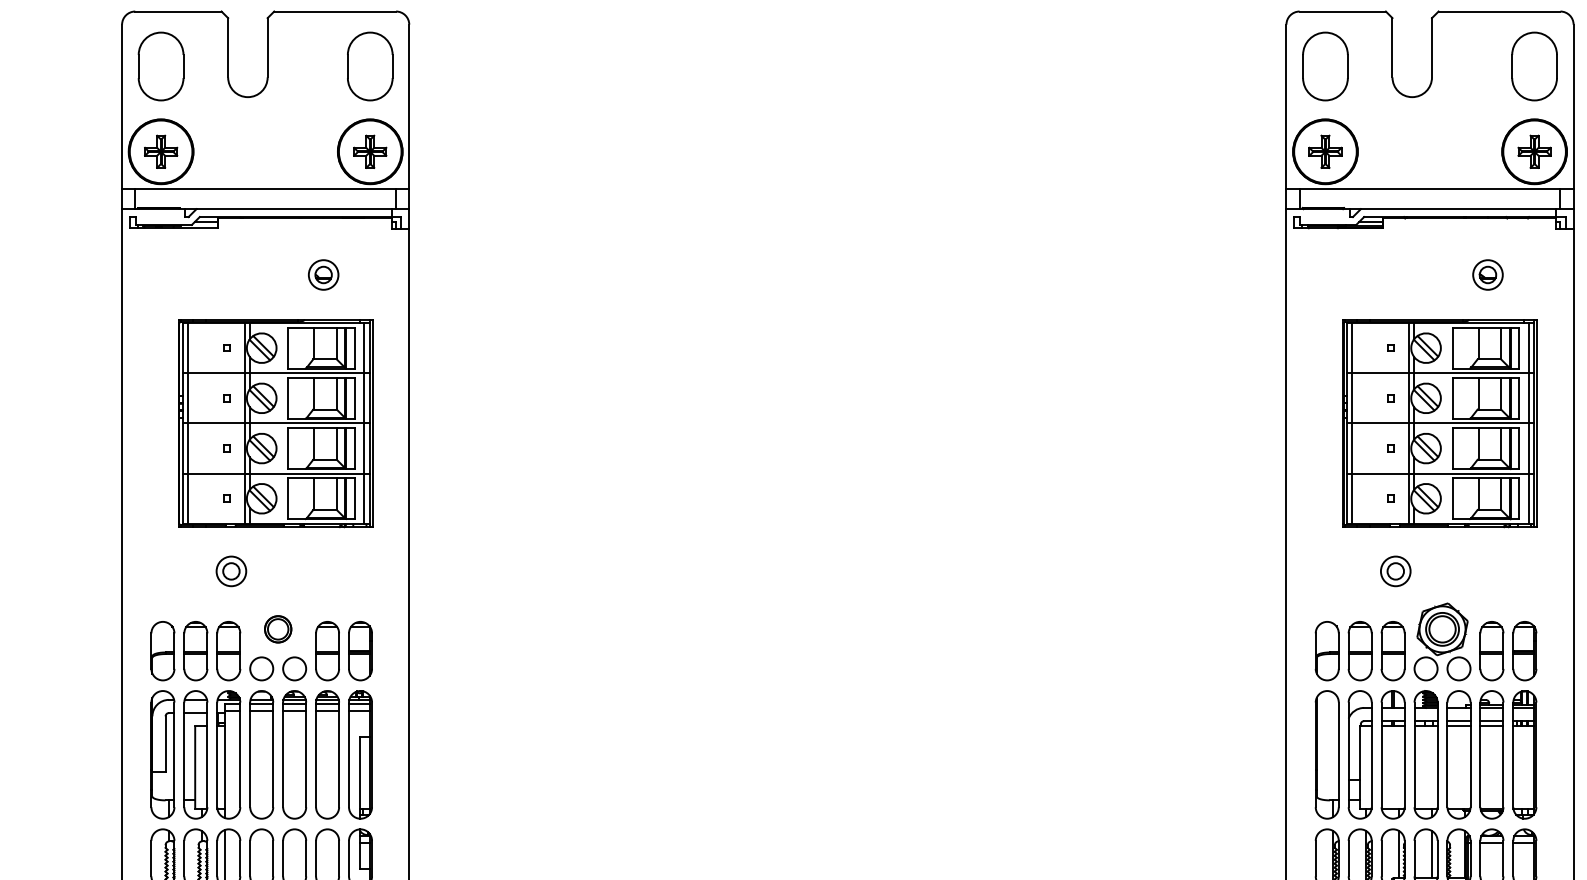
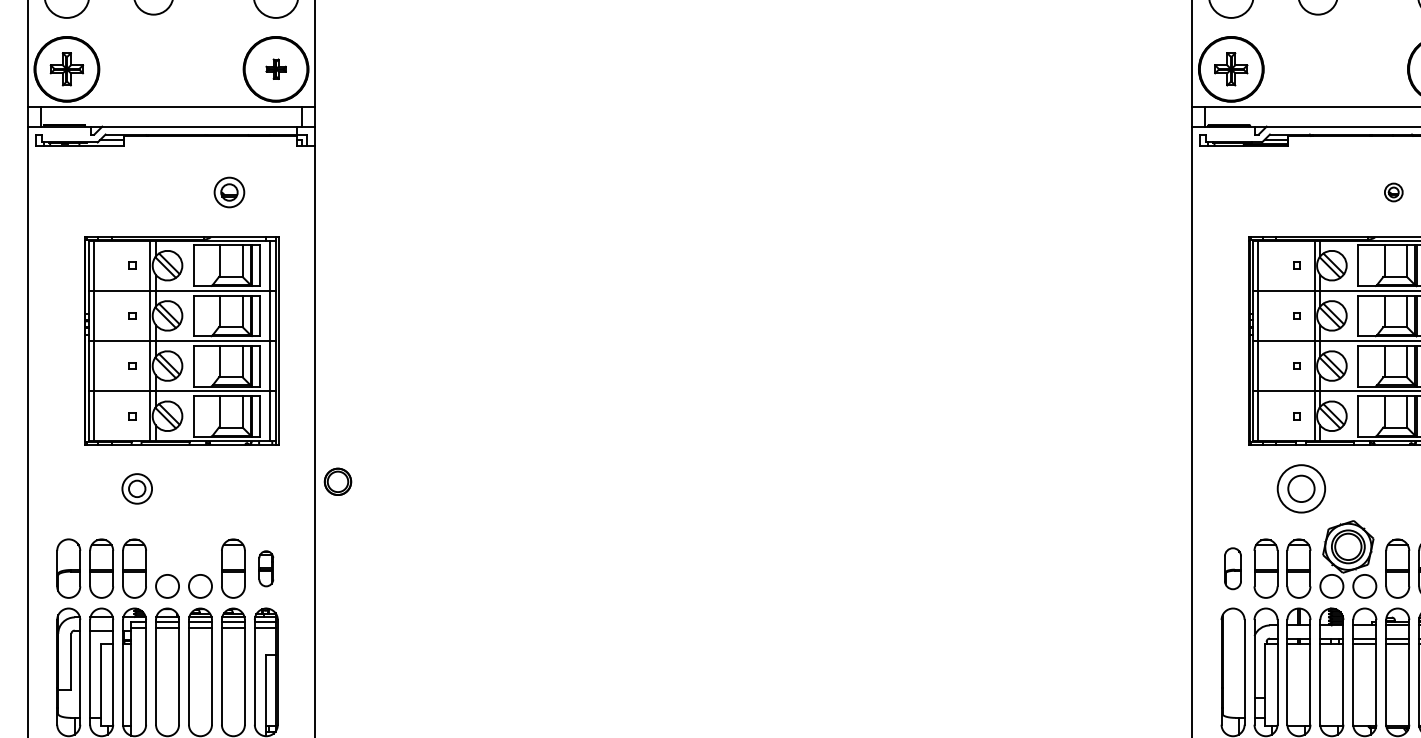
part: (370, 151) -> (276, 69), size x0.6
part: (1487, 274) -> (1393, 192), size x0.6
part: (1395, 571) -> (1301, 489), size x1.6
part: (278, 629) -> (338, 482), moved
part: (360, 651) -> (266, 569), size x0.6
part: (1326, 651) -> (1232, 569), size x0.7

